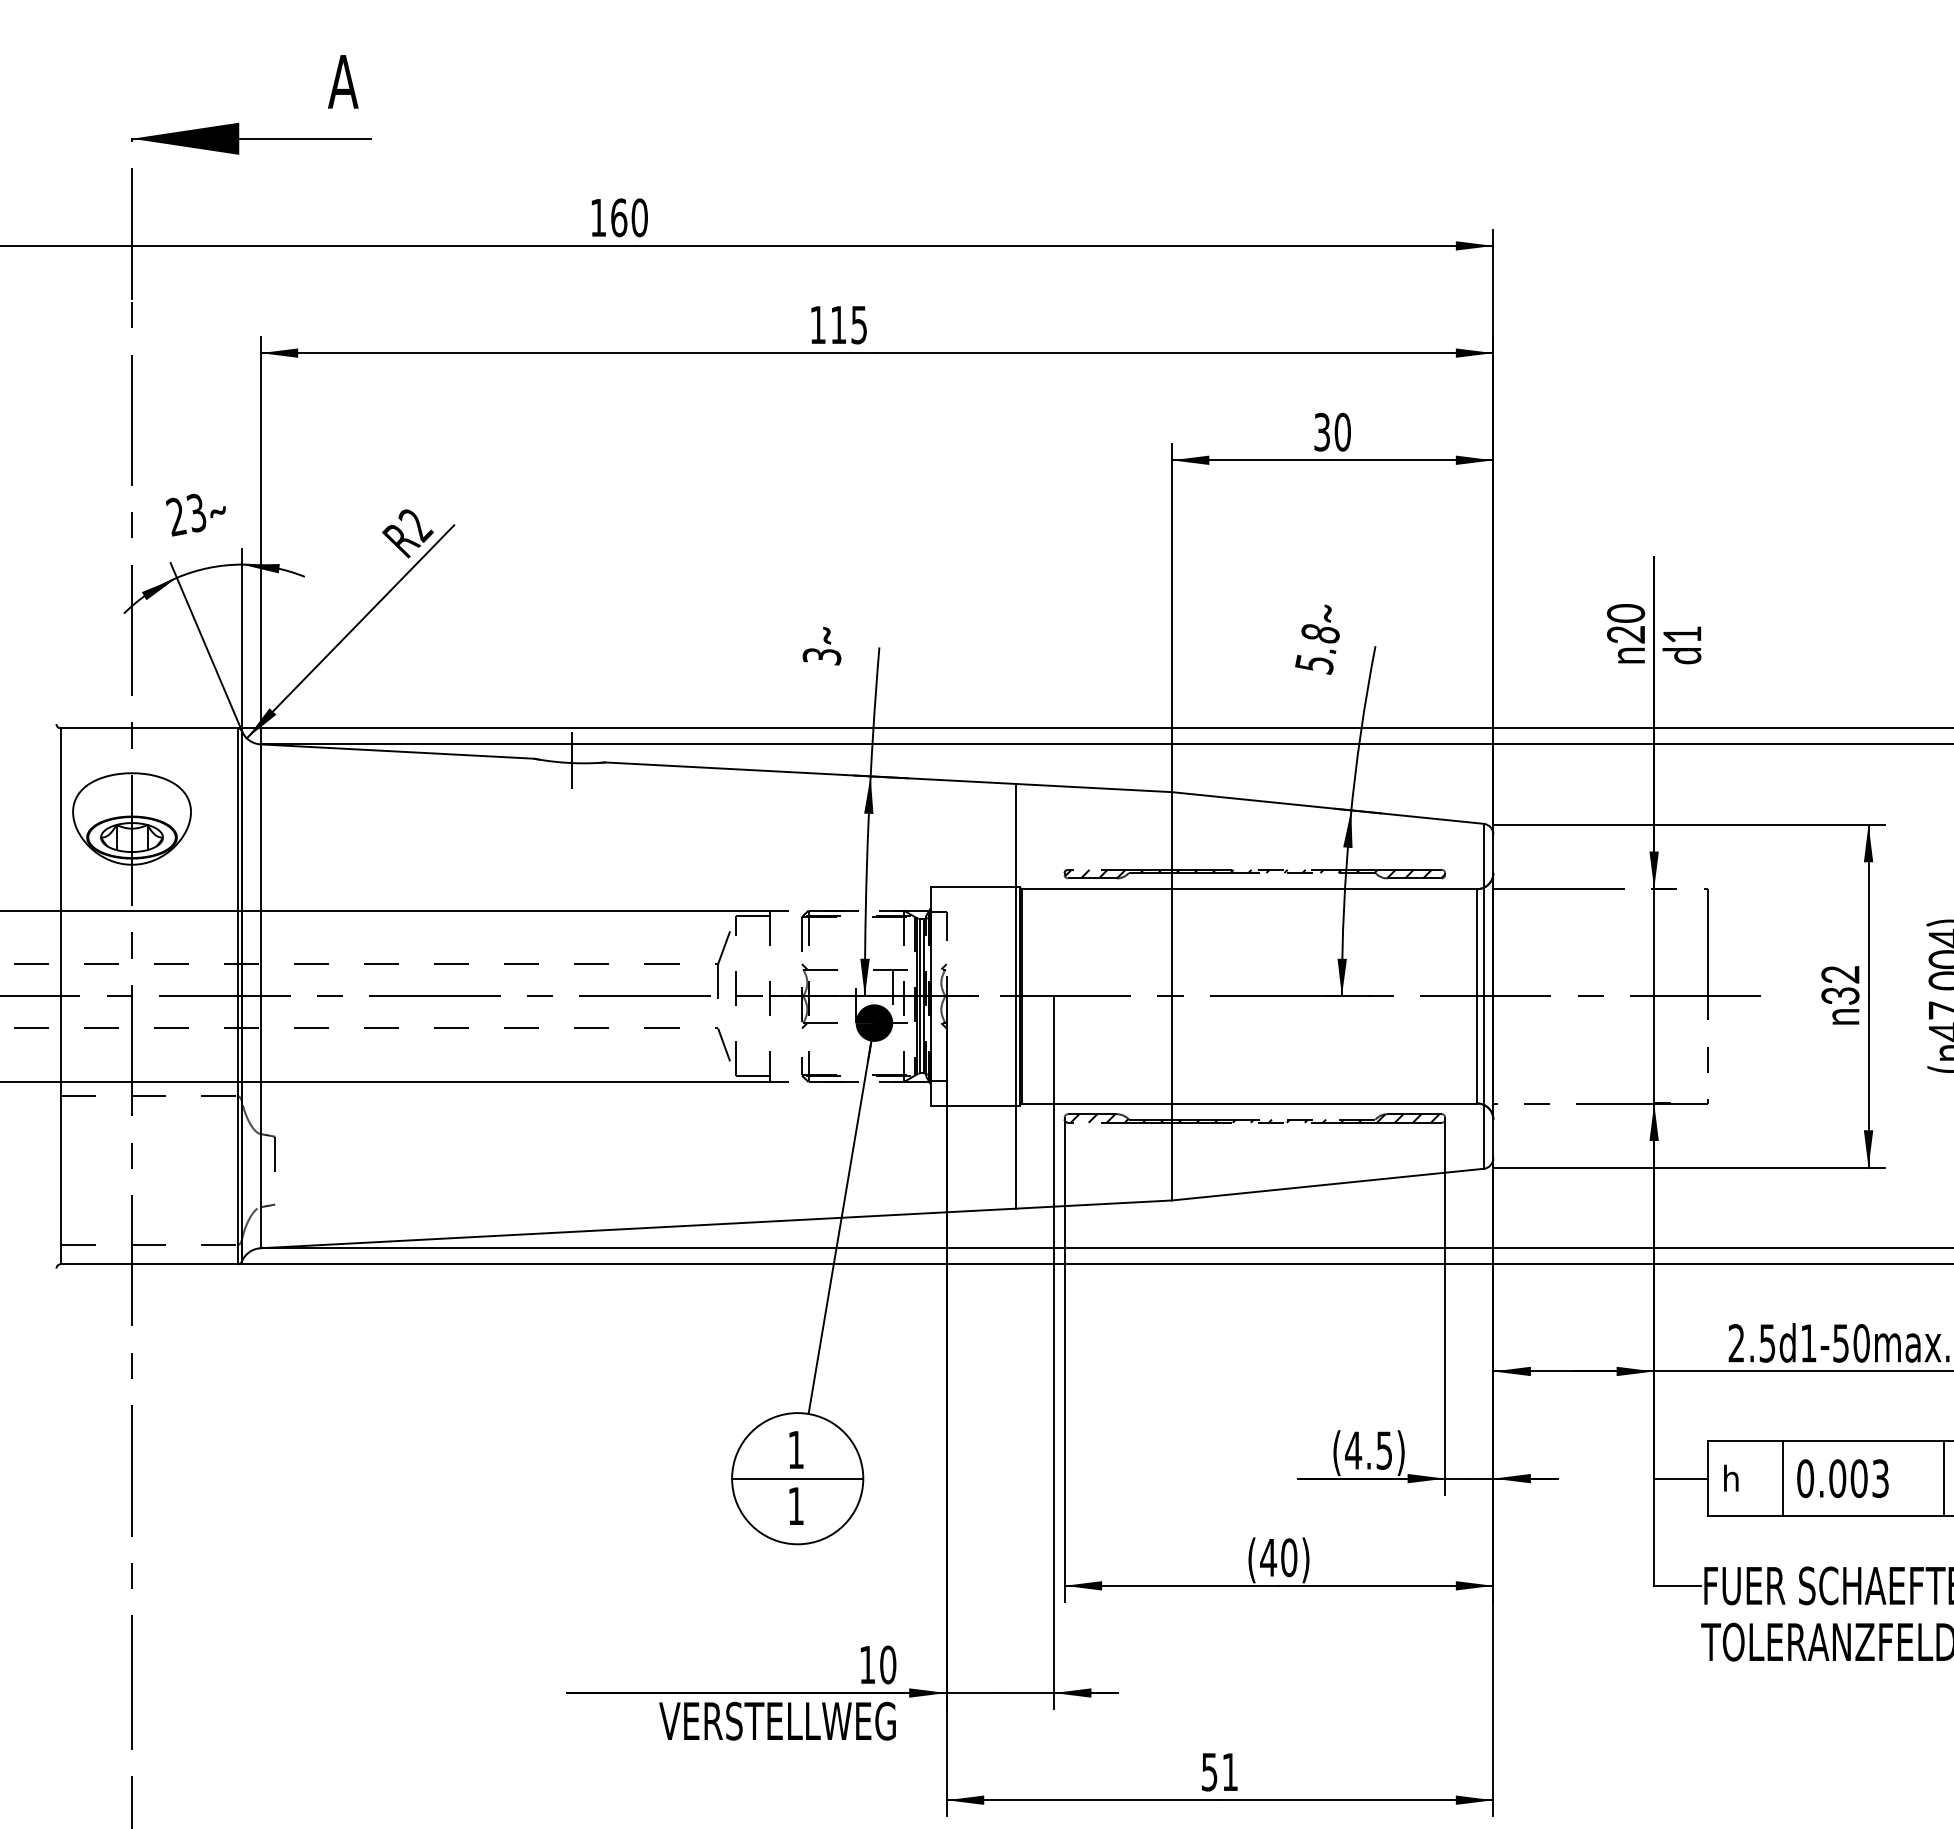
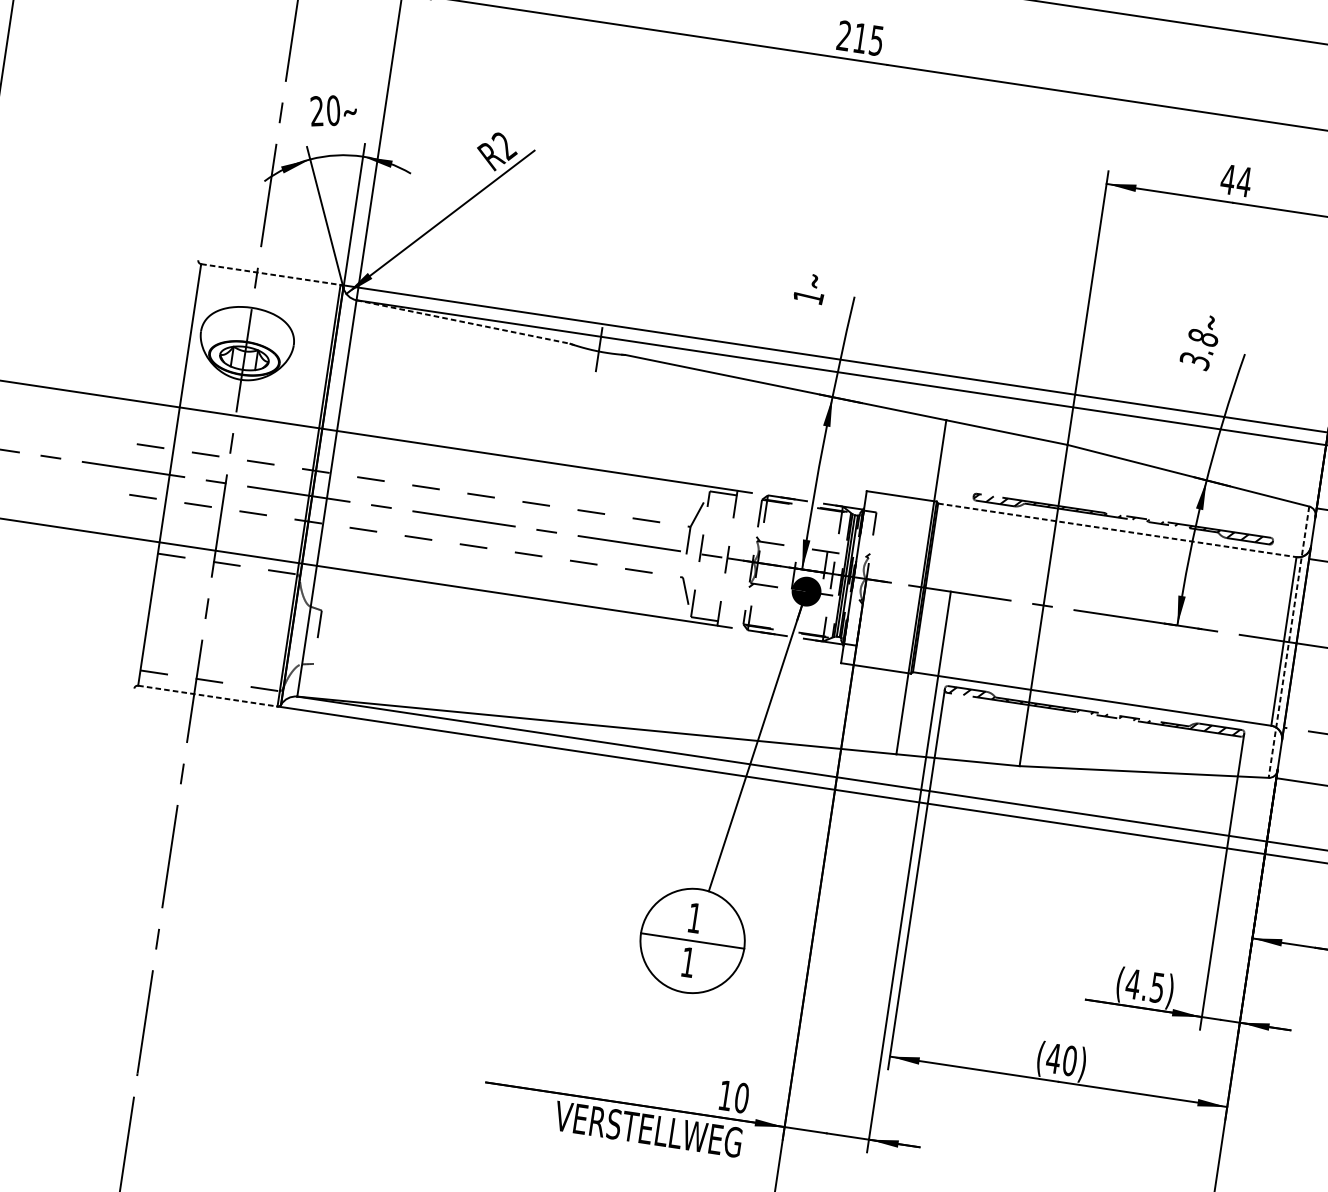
text: (817, 324) -> (843, 35), 115 -> 215
text: (1332, 431) -> (1236, 180), 30 -> 44
text: (196, 512) -> (333, 110), 23 -> 20
text: (821, 656) -> (808, 297), 3 -> 1
text: (1314, 664) -> (1194, 361), 5.8 -> 3.8
line: (149, 728) -> (270, 274), solid -> dashed
line: (397, 751) -> (463, 321), solid -> dashed
line: (1249, 889) -> (1117, 530), solid -> dashed
line: (1483, 996) -> (1288, 642), solid -> dashed
line: (149, 1264) -> (207, 696), solid -> dashed

